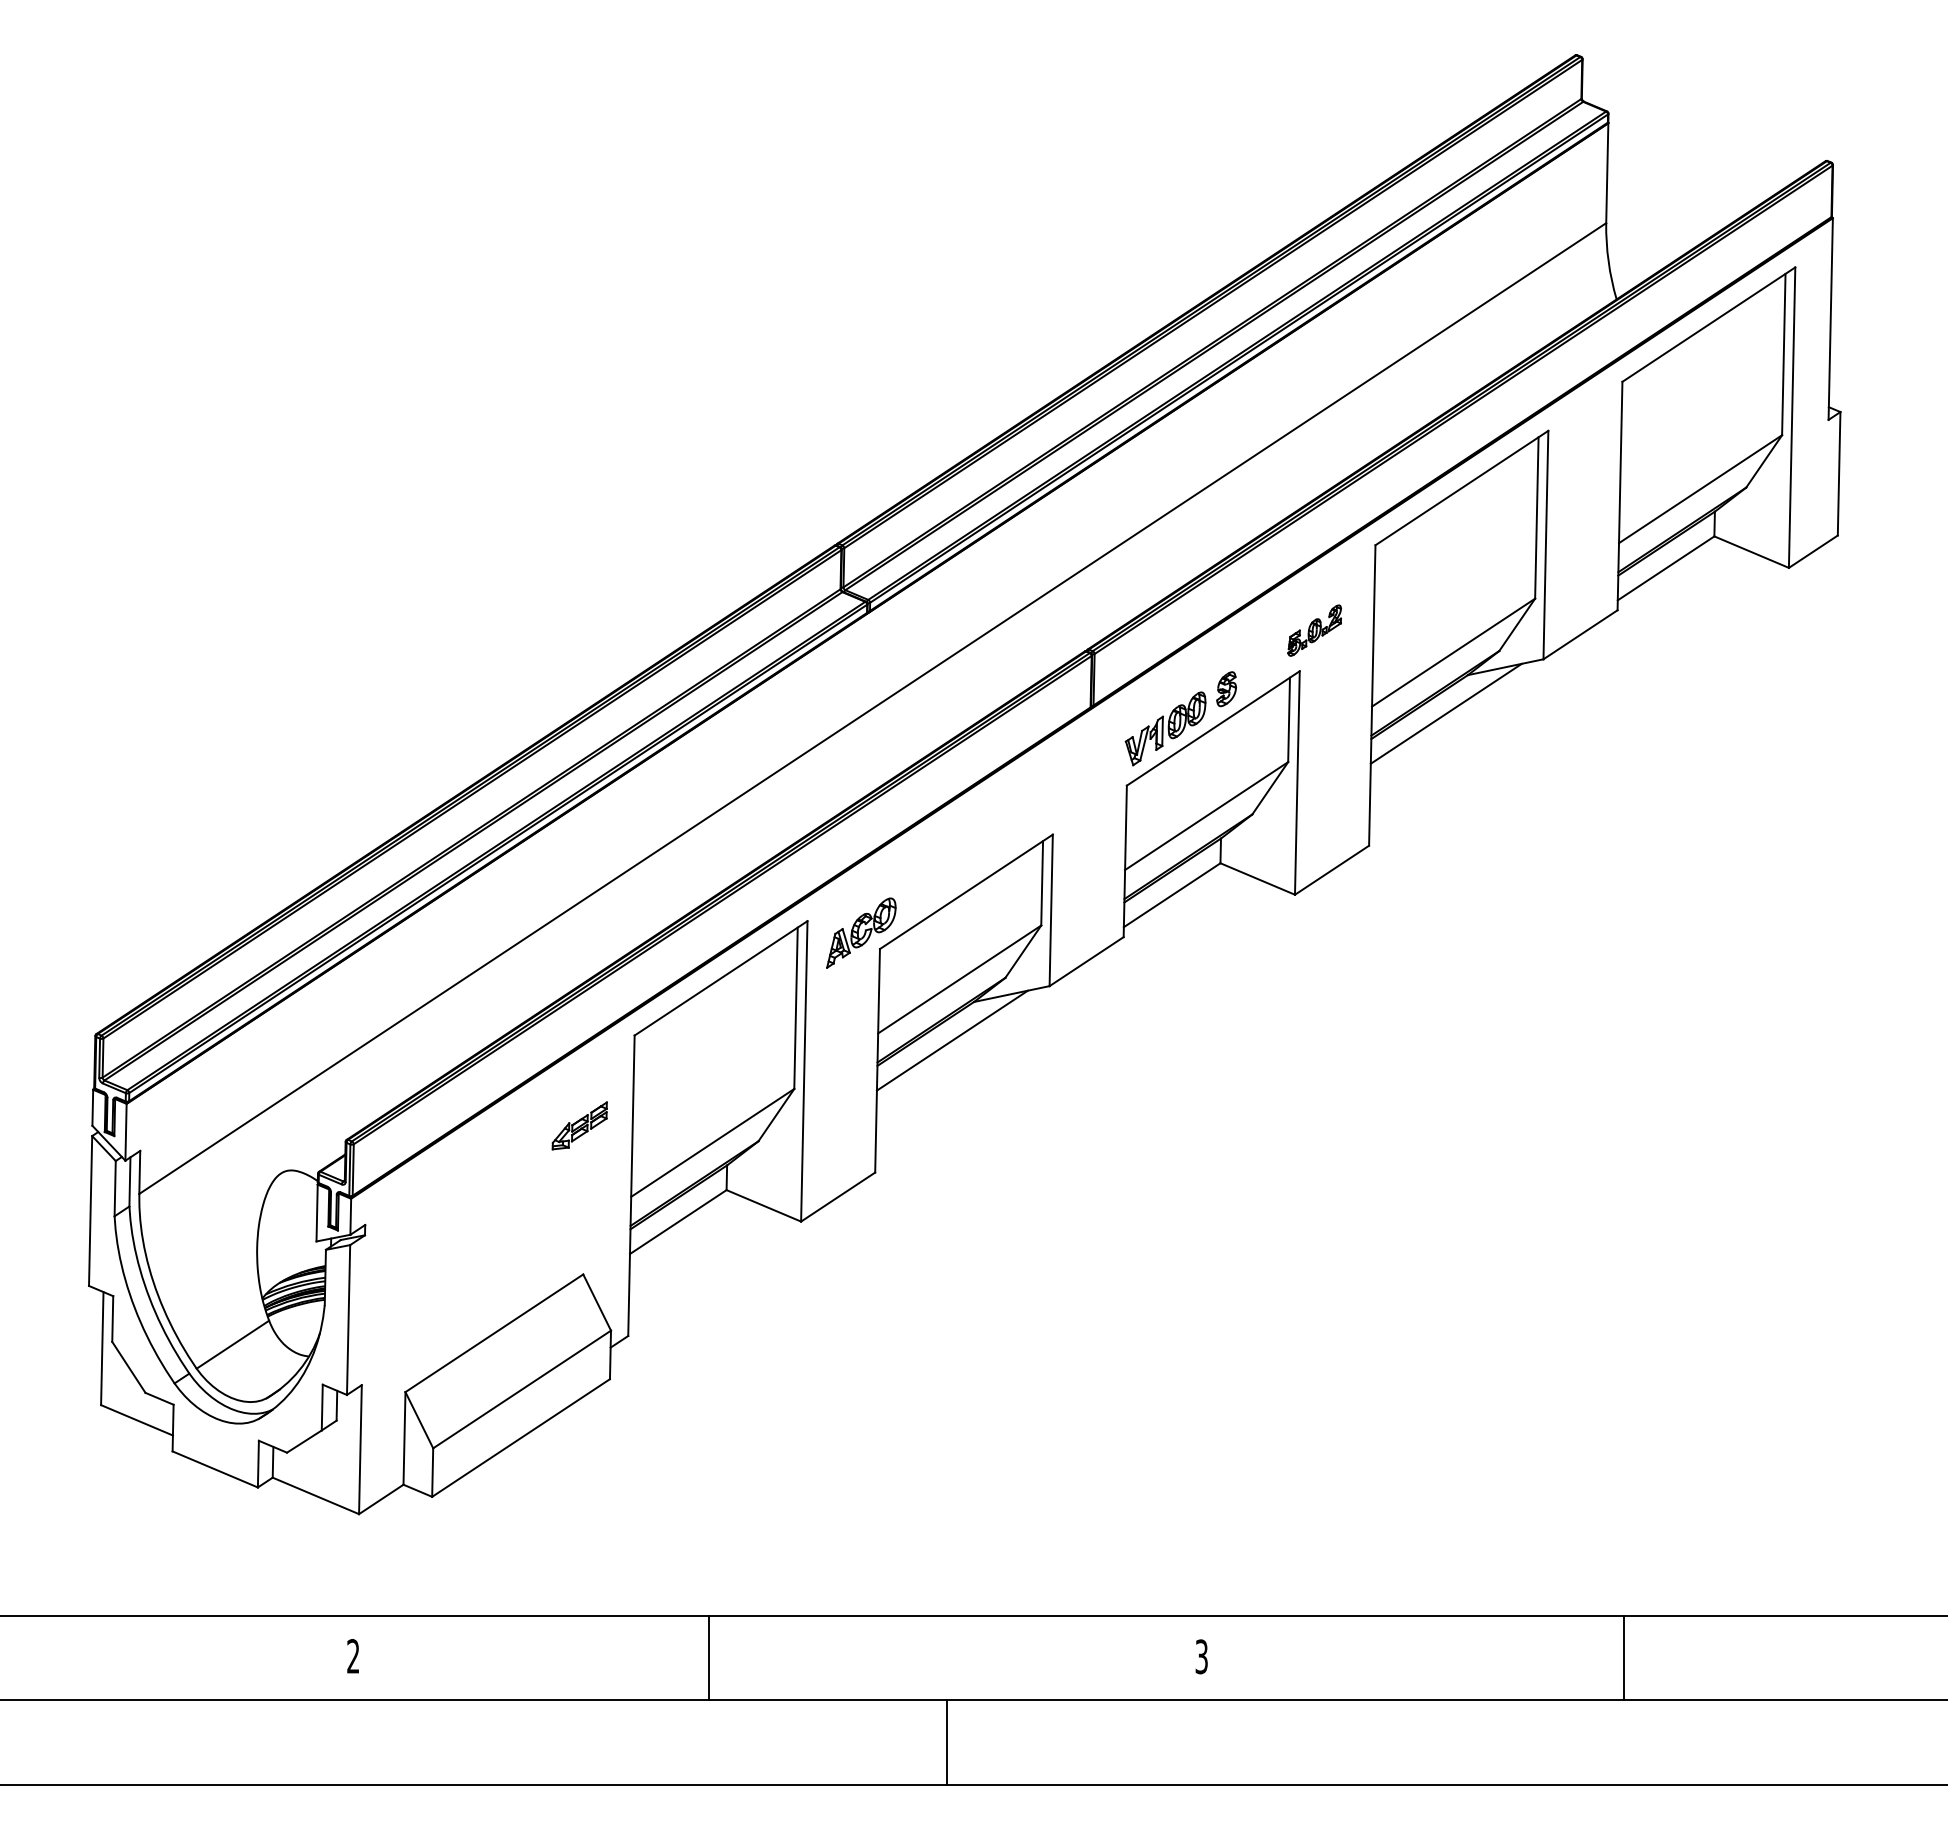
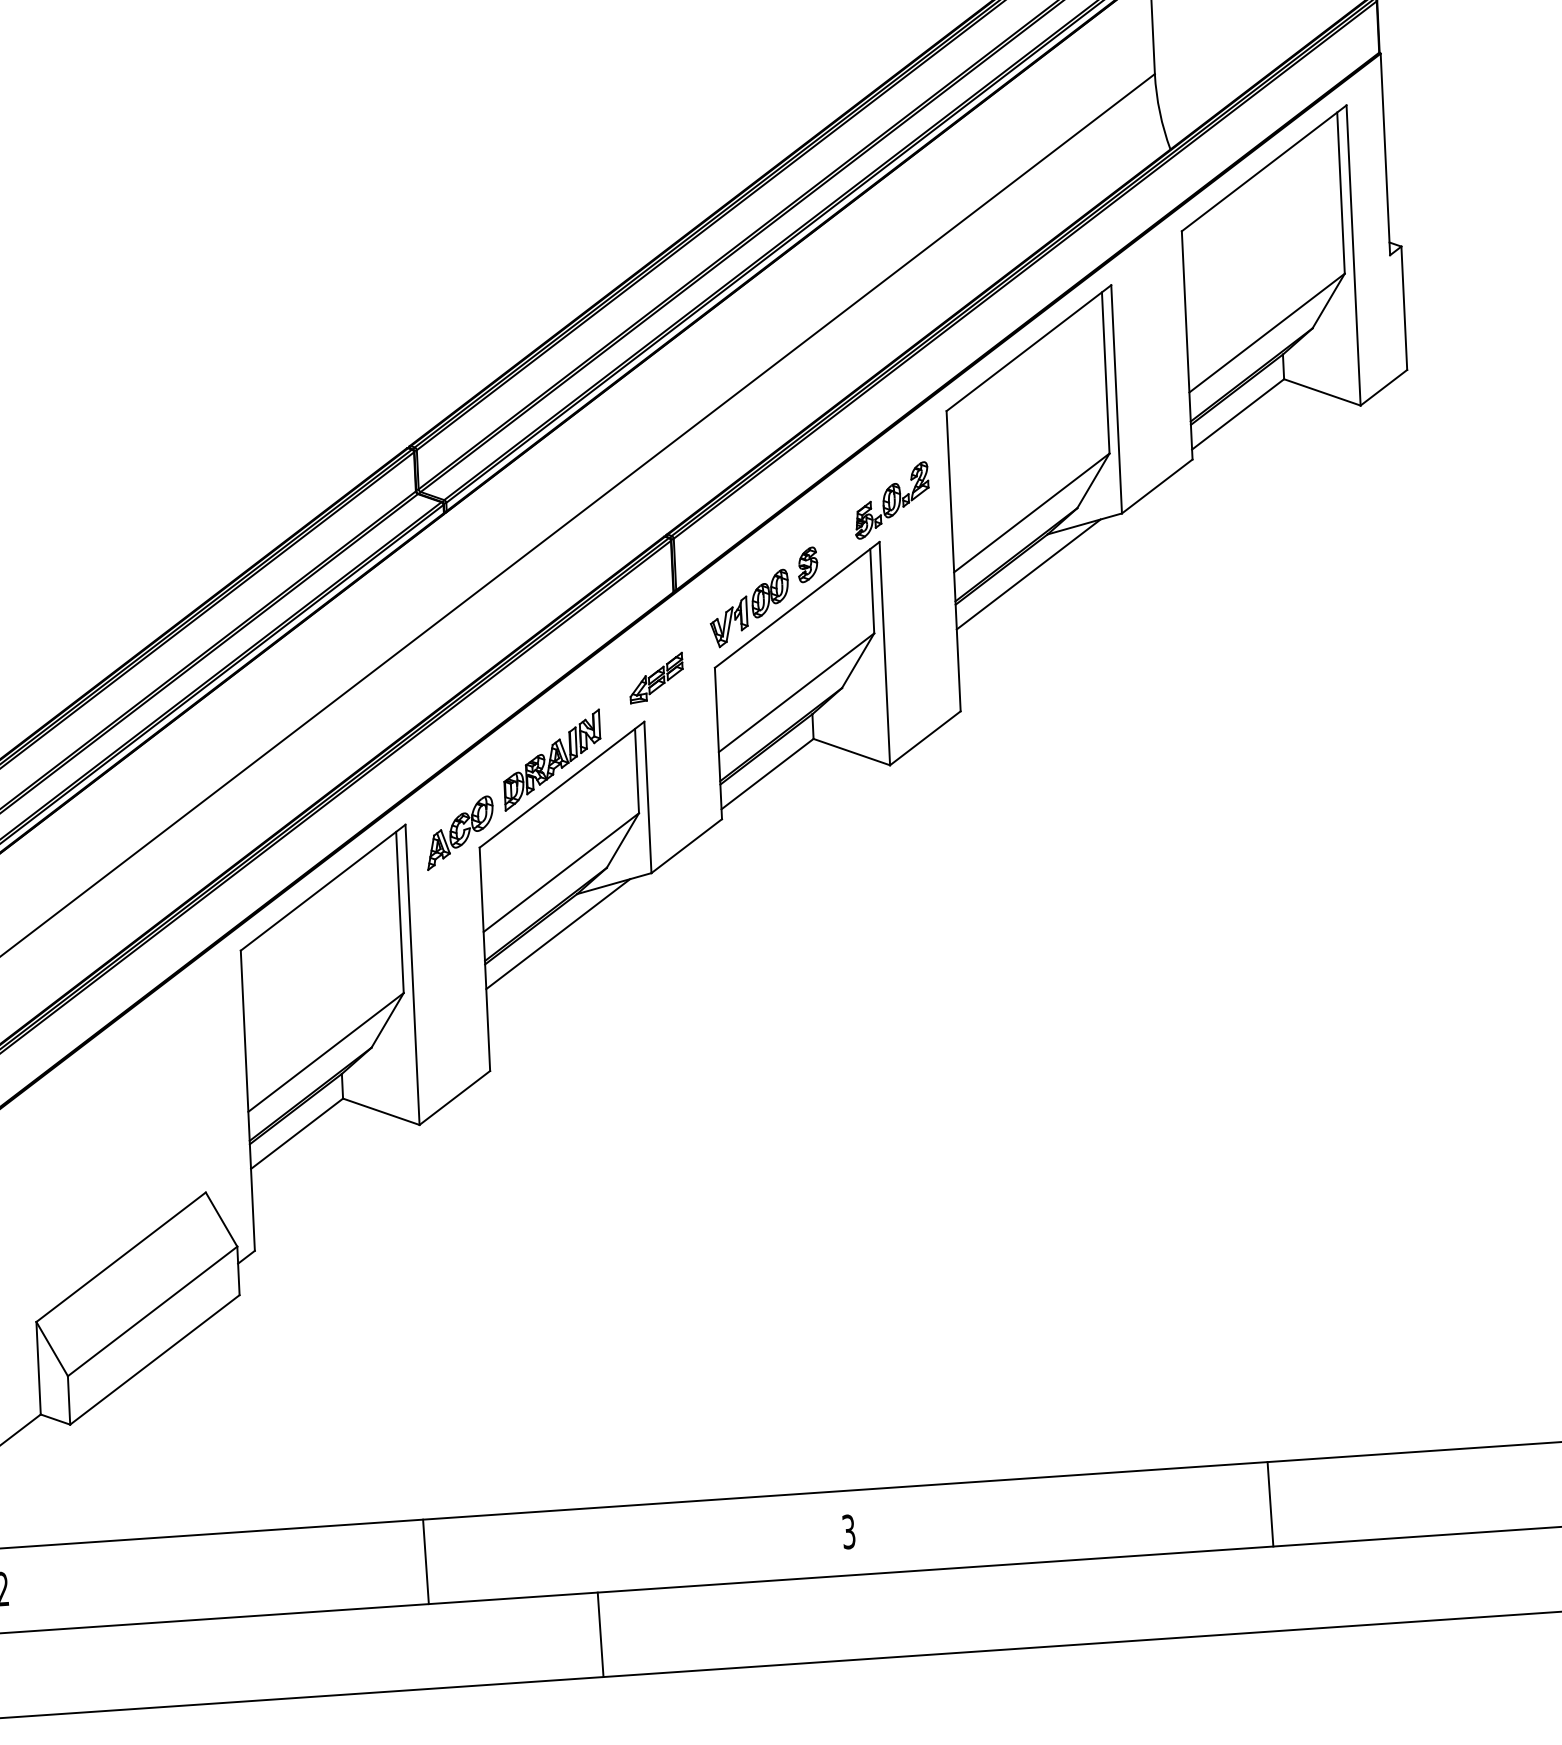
part: (1314, 630) -> (891, 500), size x1.43
part: (958, 866) -> (552, 759), added
part: (579, 1125) -> (656, 677), moved
line: (708, 1657) -> (425, 1561), moved

